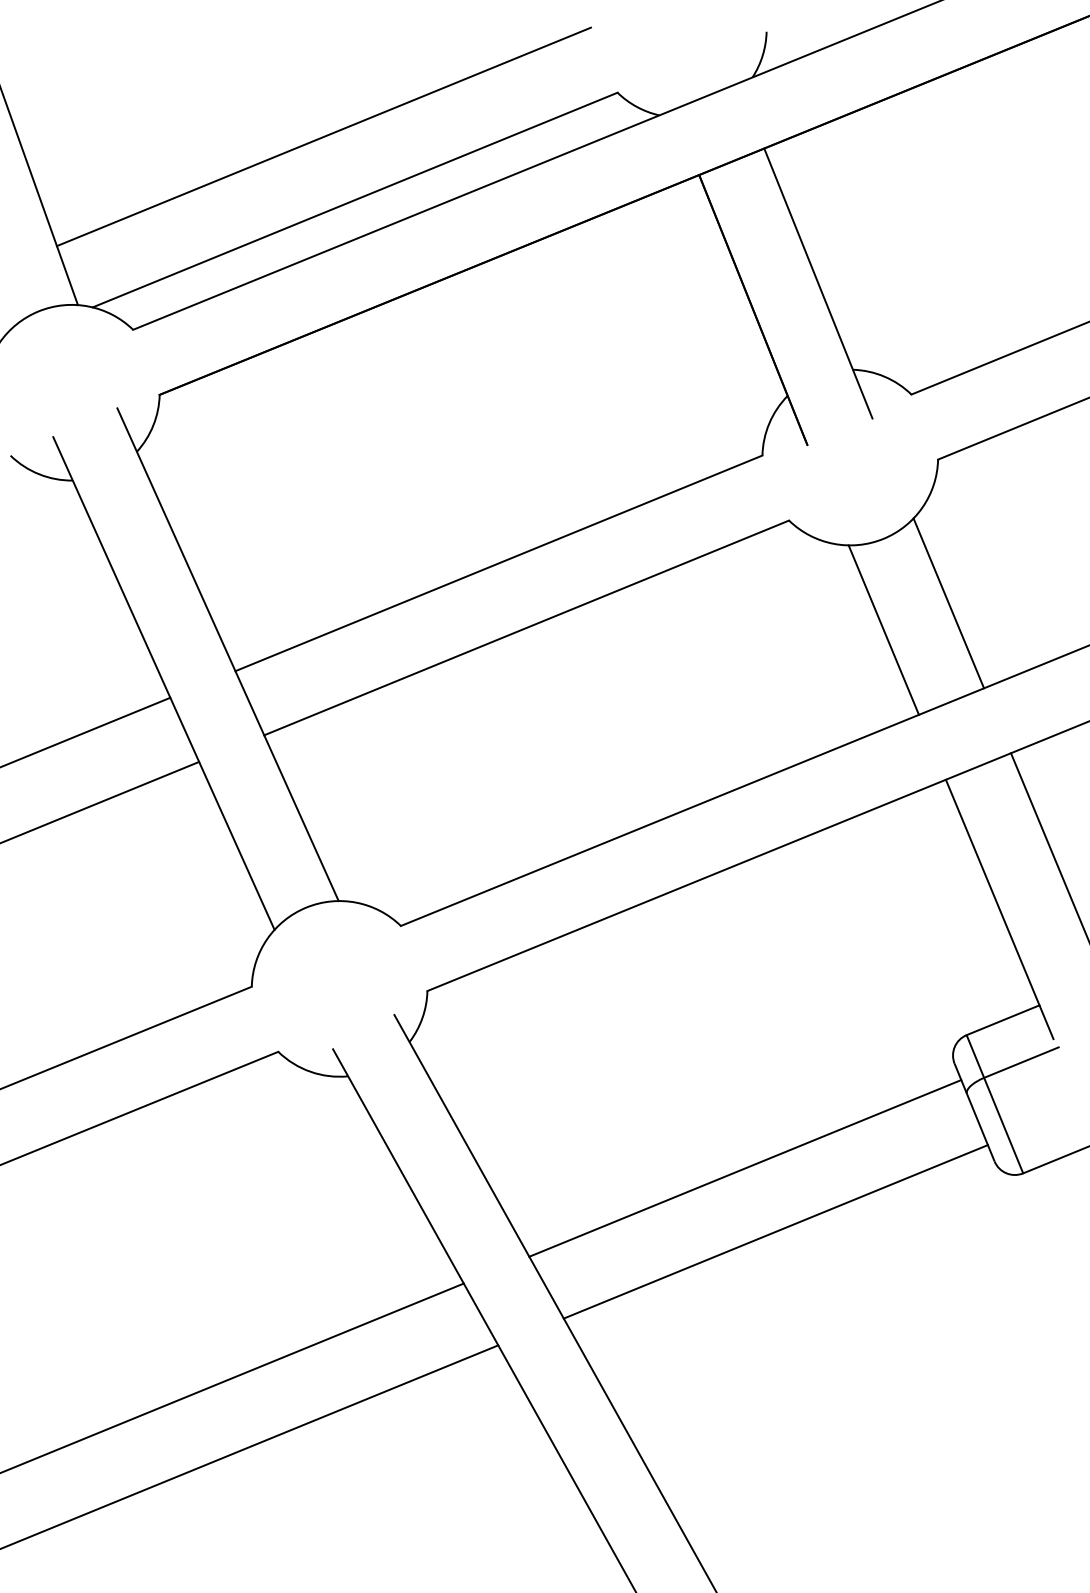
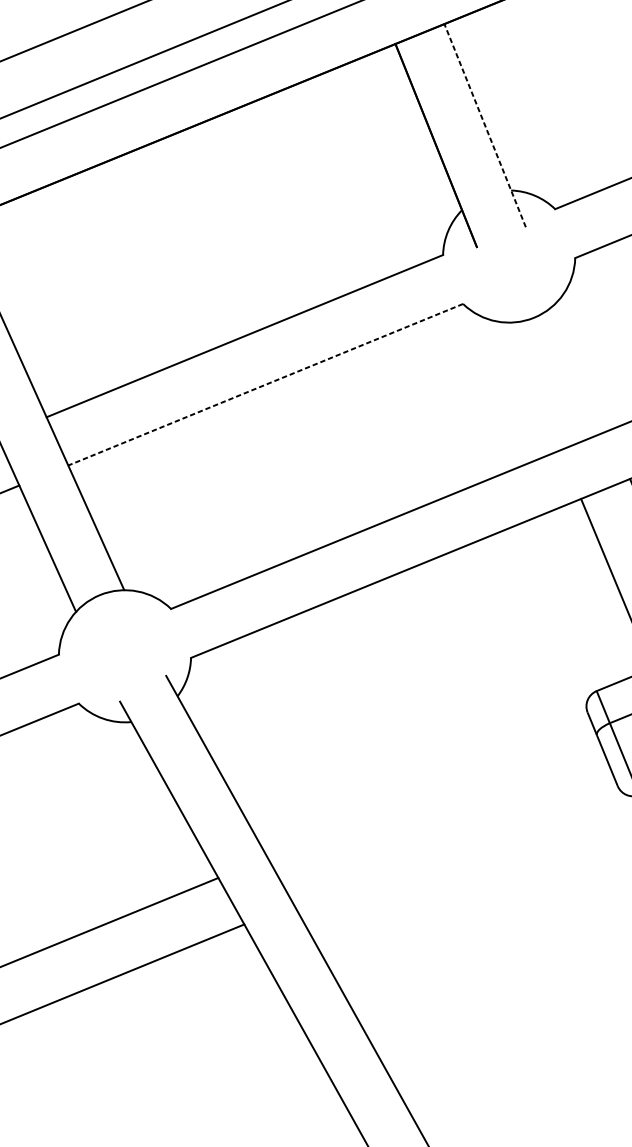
line: (818, 283) -> (485, 125), solid -> dashed
line: (948, 603) -> (583, 366), removed
line: (526, 627) -> (265, 384), solid -> dashed
line: (883, 629) -> (534, 385), removed
line: (745, 1168) -> (430, 791), removed
line: (775, 1231) -> (452, 838), removed

